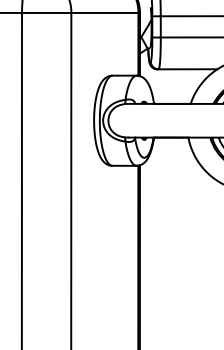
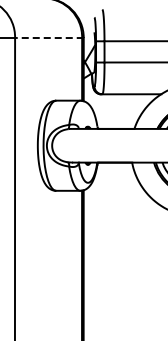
line: (105, 13) -> (49, 38), solid -> dashed

